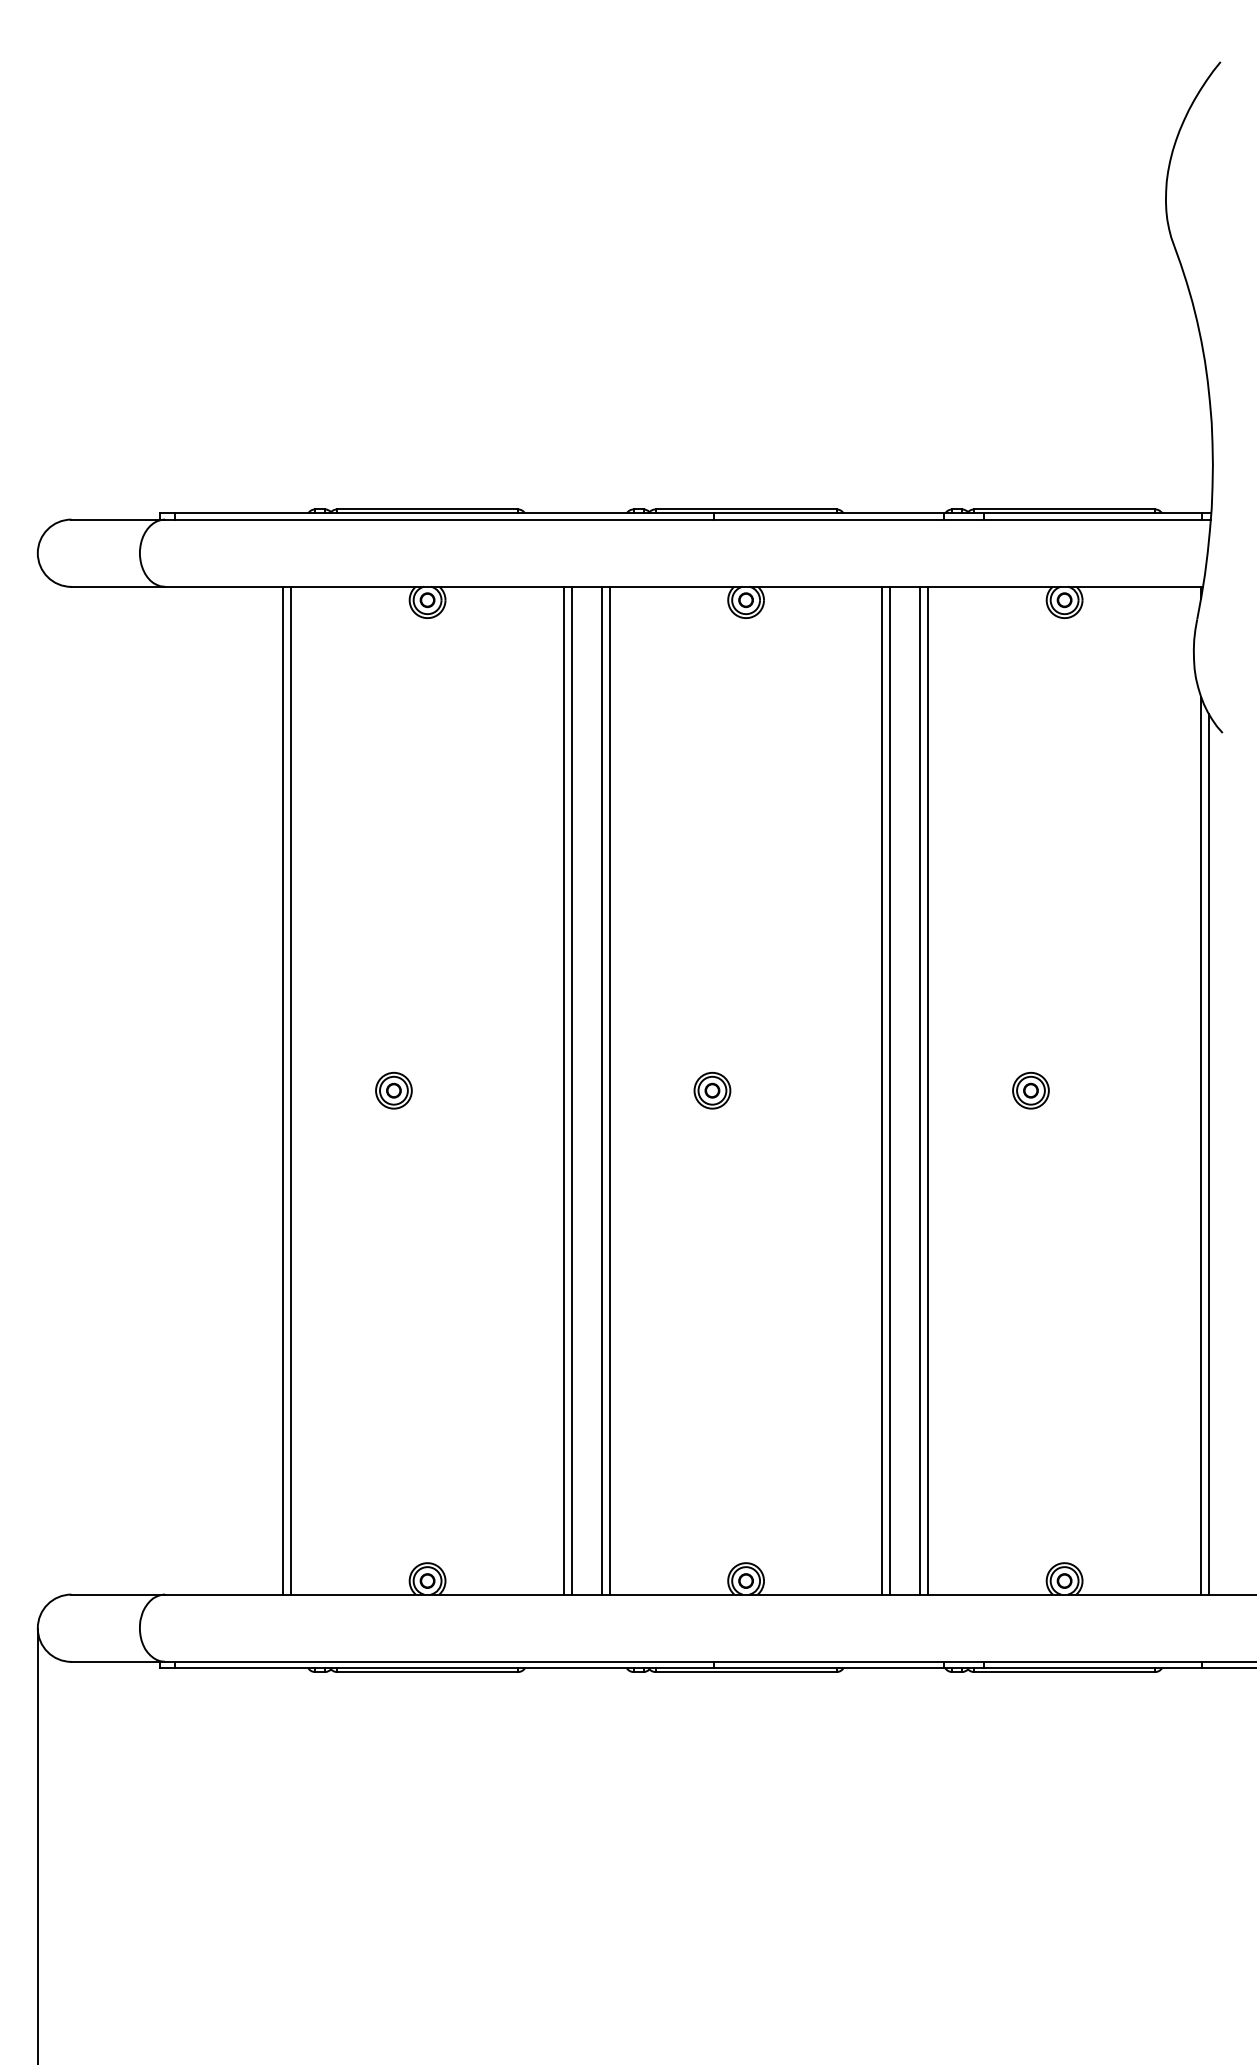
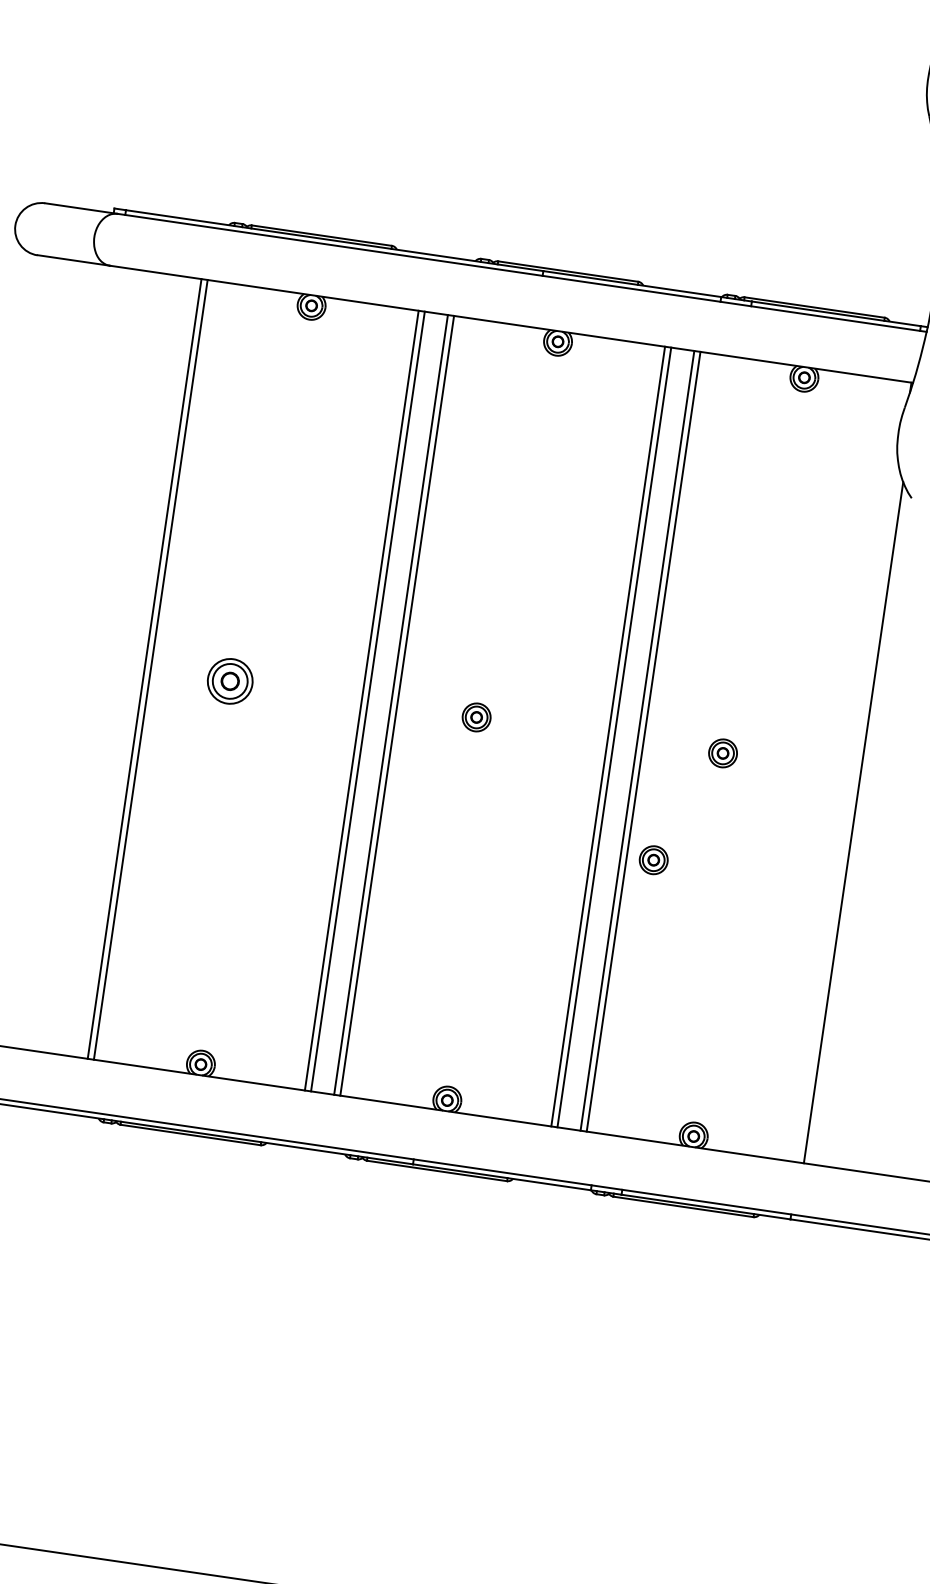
part: (393, 1090) -> (229, 681), size x1.6
line: (1200, 1145) -> (848, 814), removed
part: (962, 1238) -> (653, 860), added

